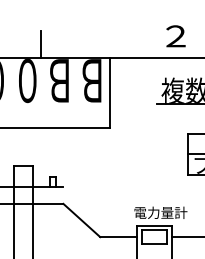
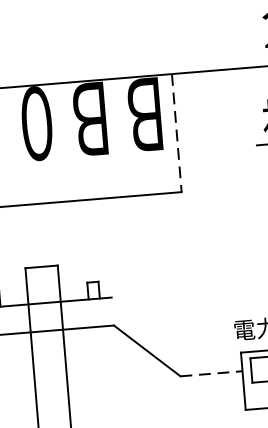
line: (41, 44) -> (55, 60), removed
line: (109, 93) -> (176, 133), solid -> dashed
line: (119, 237) -> (212, 374), solid -> dashed

